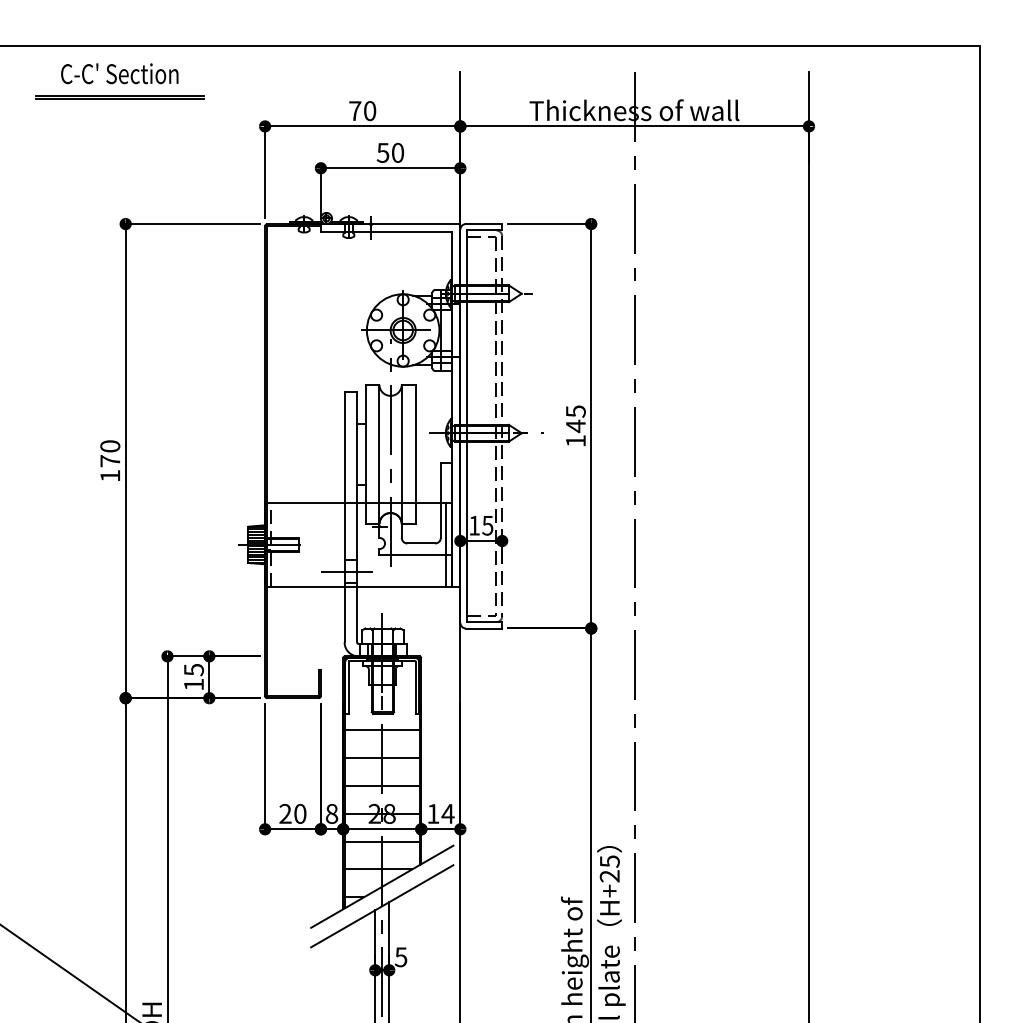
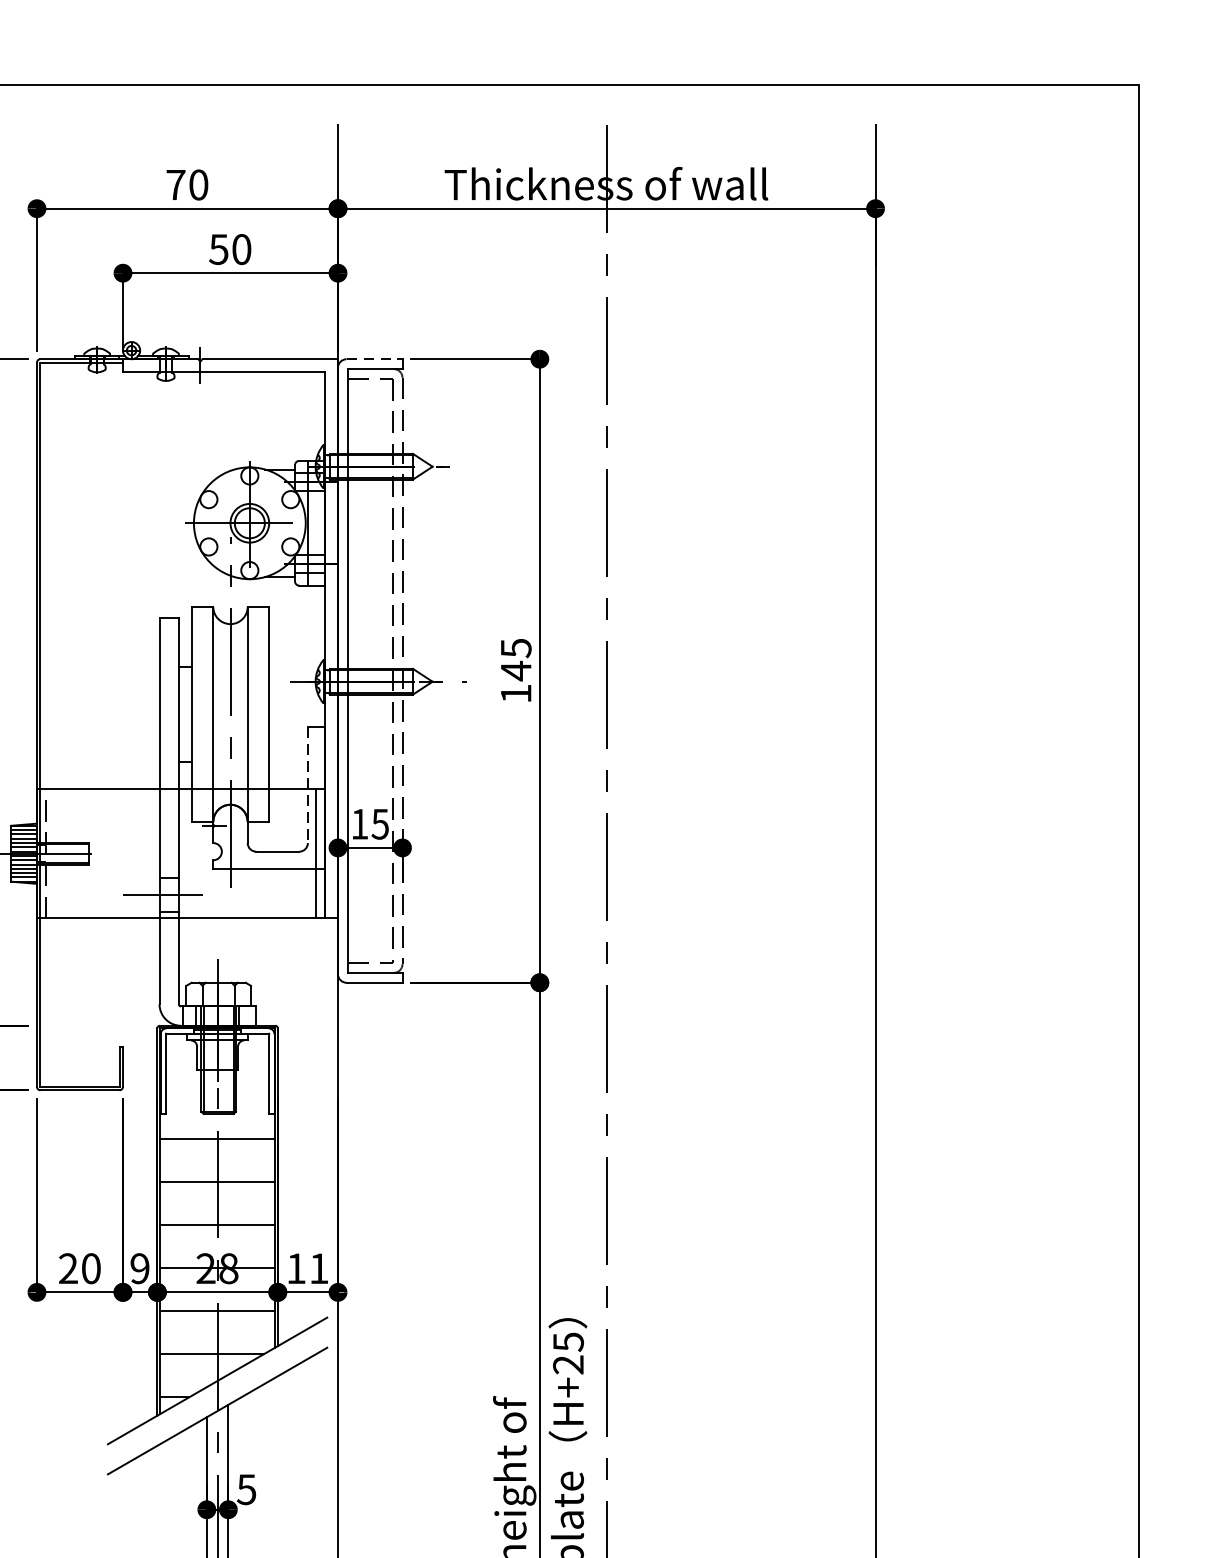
line: (484, 224) -> (375, 359), solid -> dashed
line: (440, 500) -> (307, 785), solid -> dashed
text: (331, 813) -> (139, 1267), 8 -> 9
text: (447, 813) -> (318, 1267), 14 -> 11

